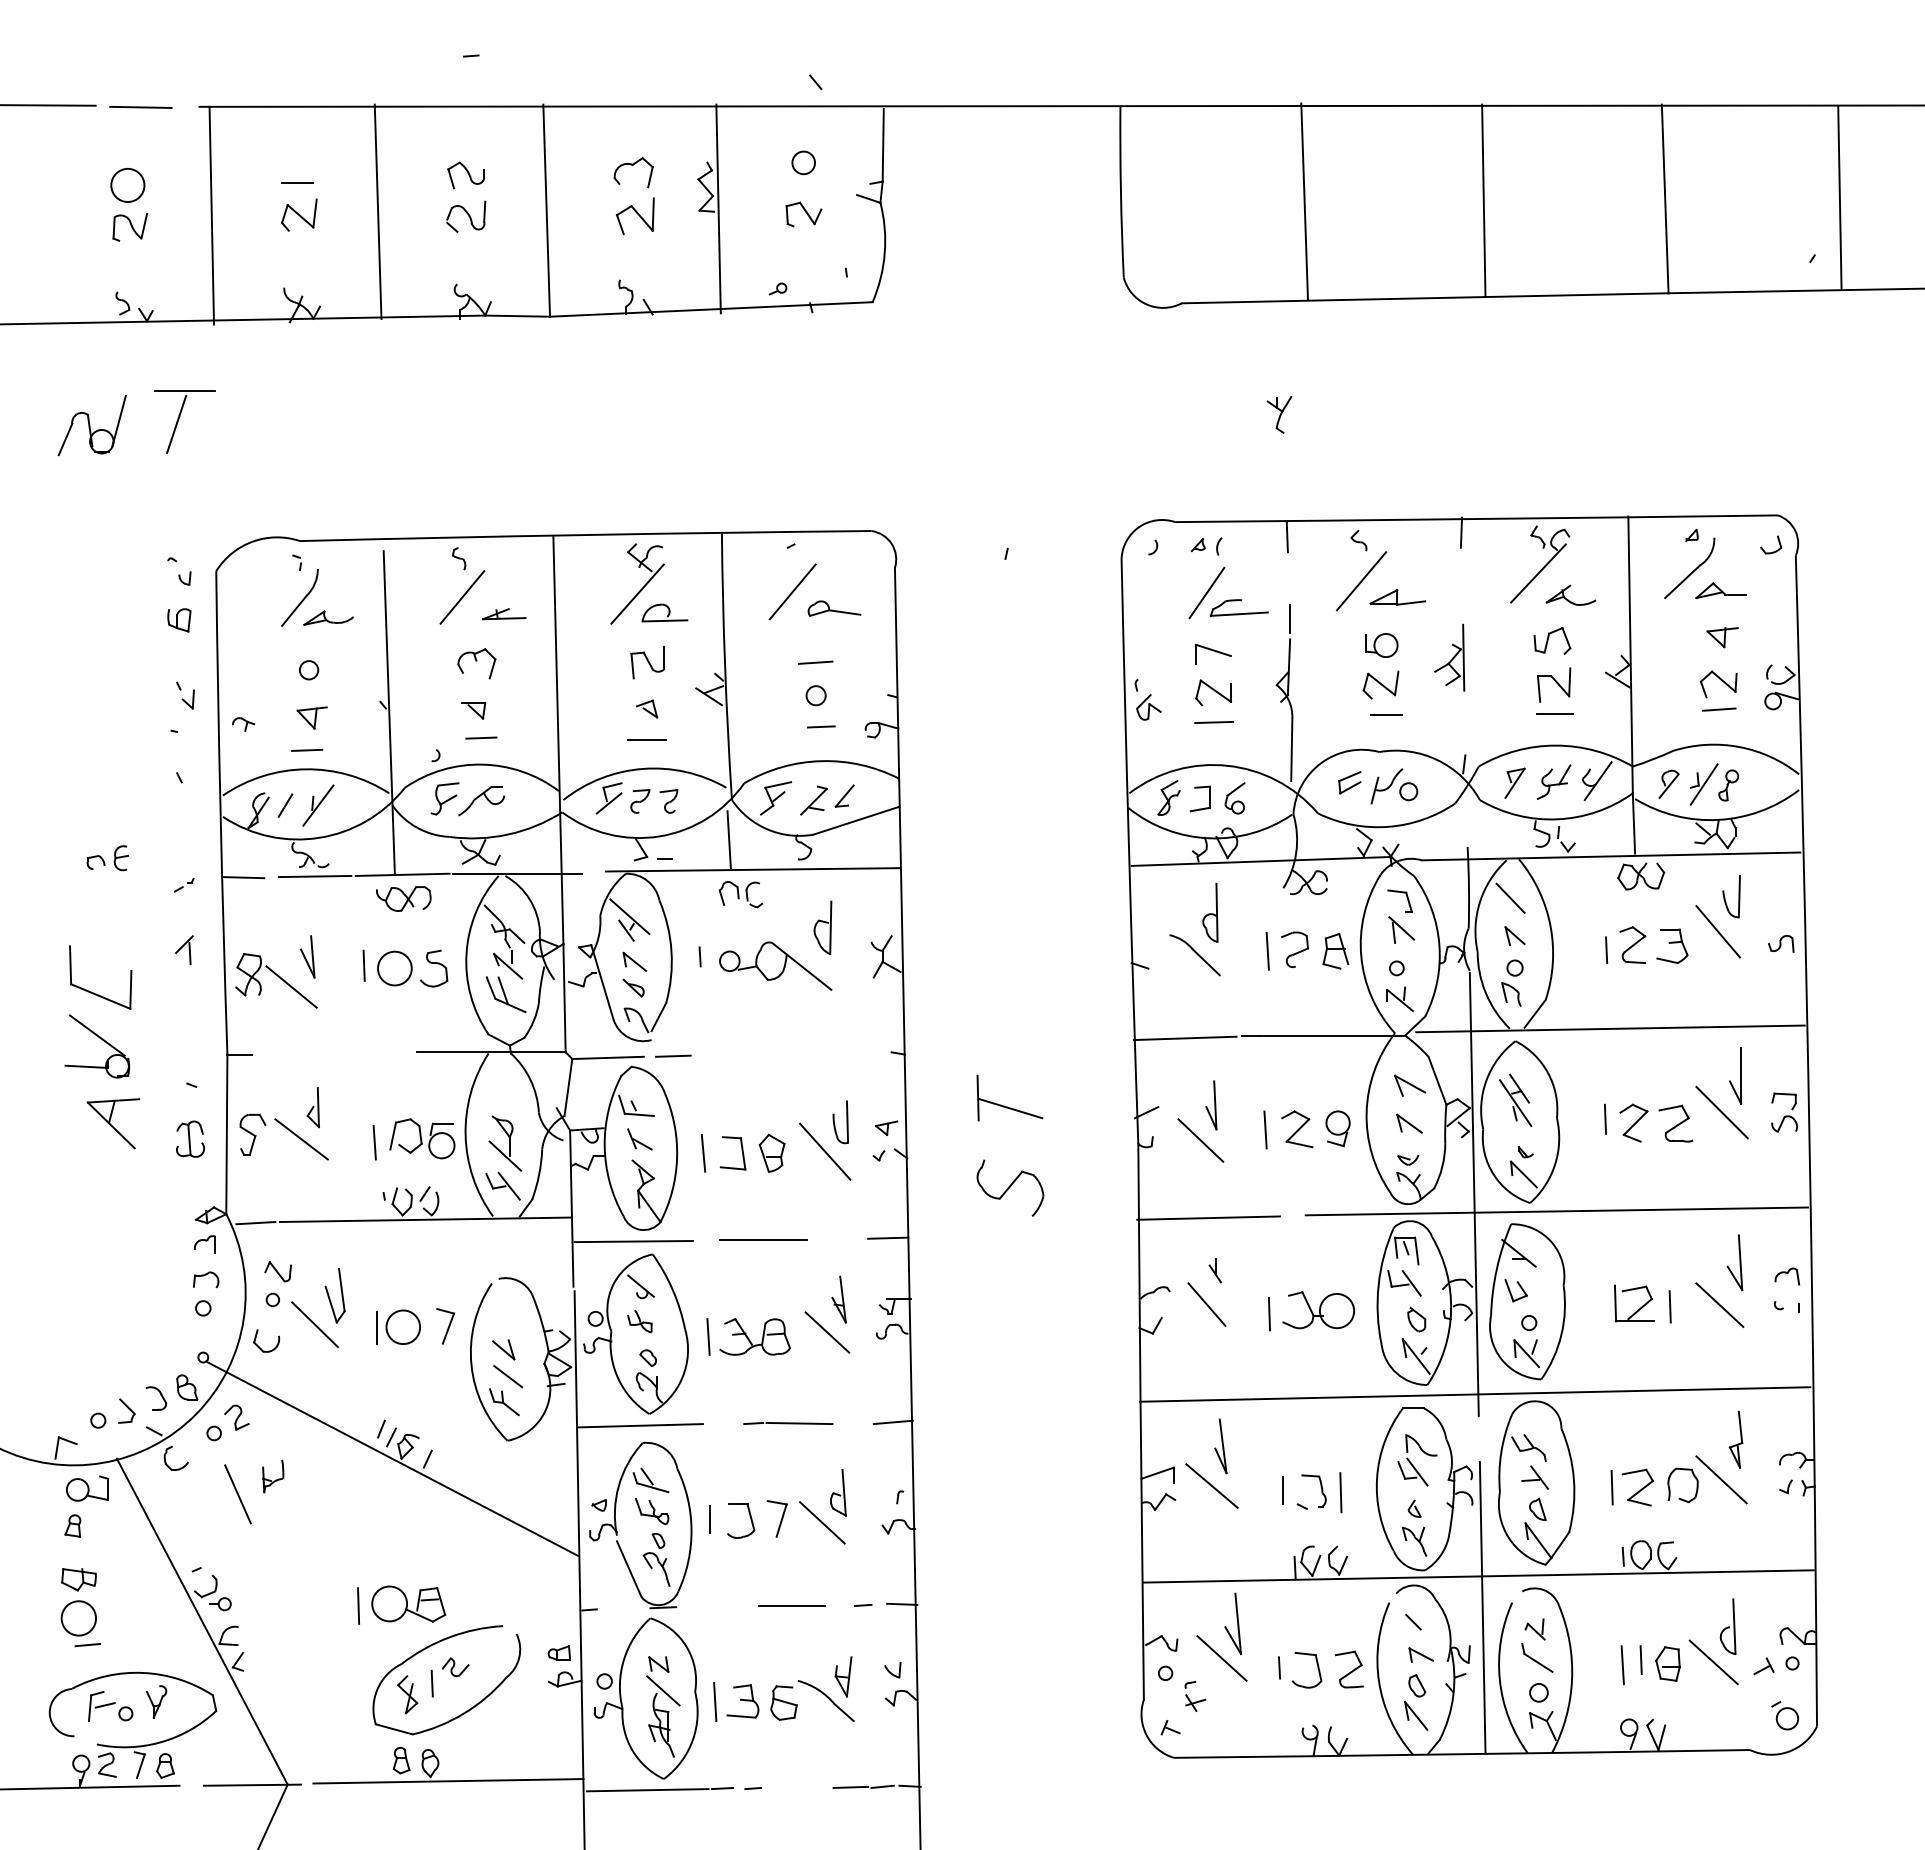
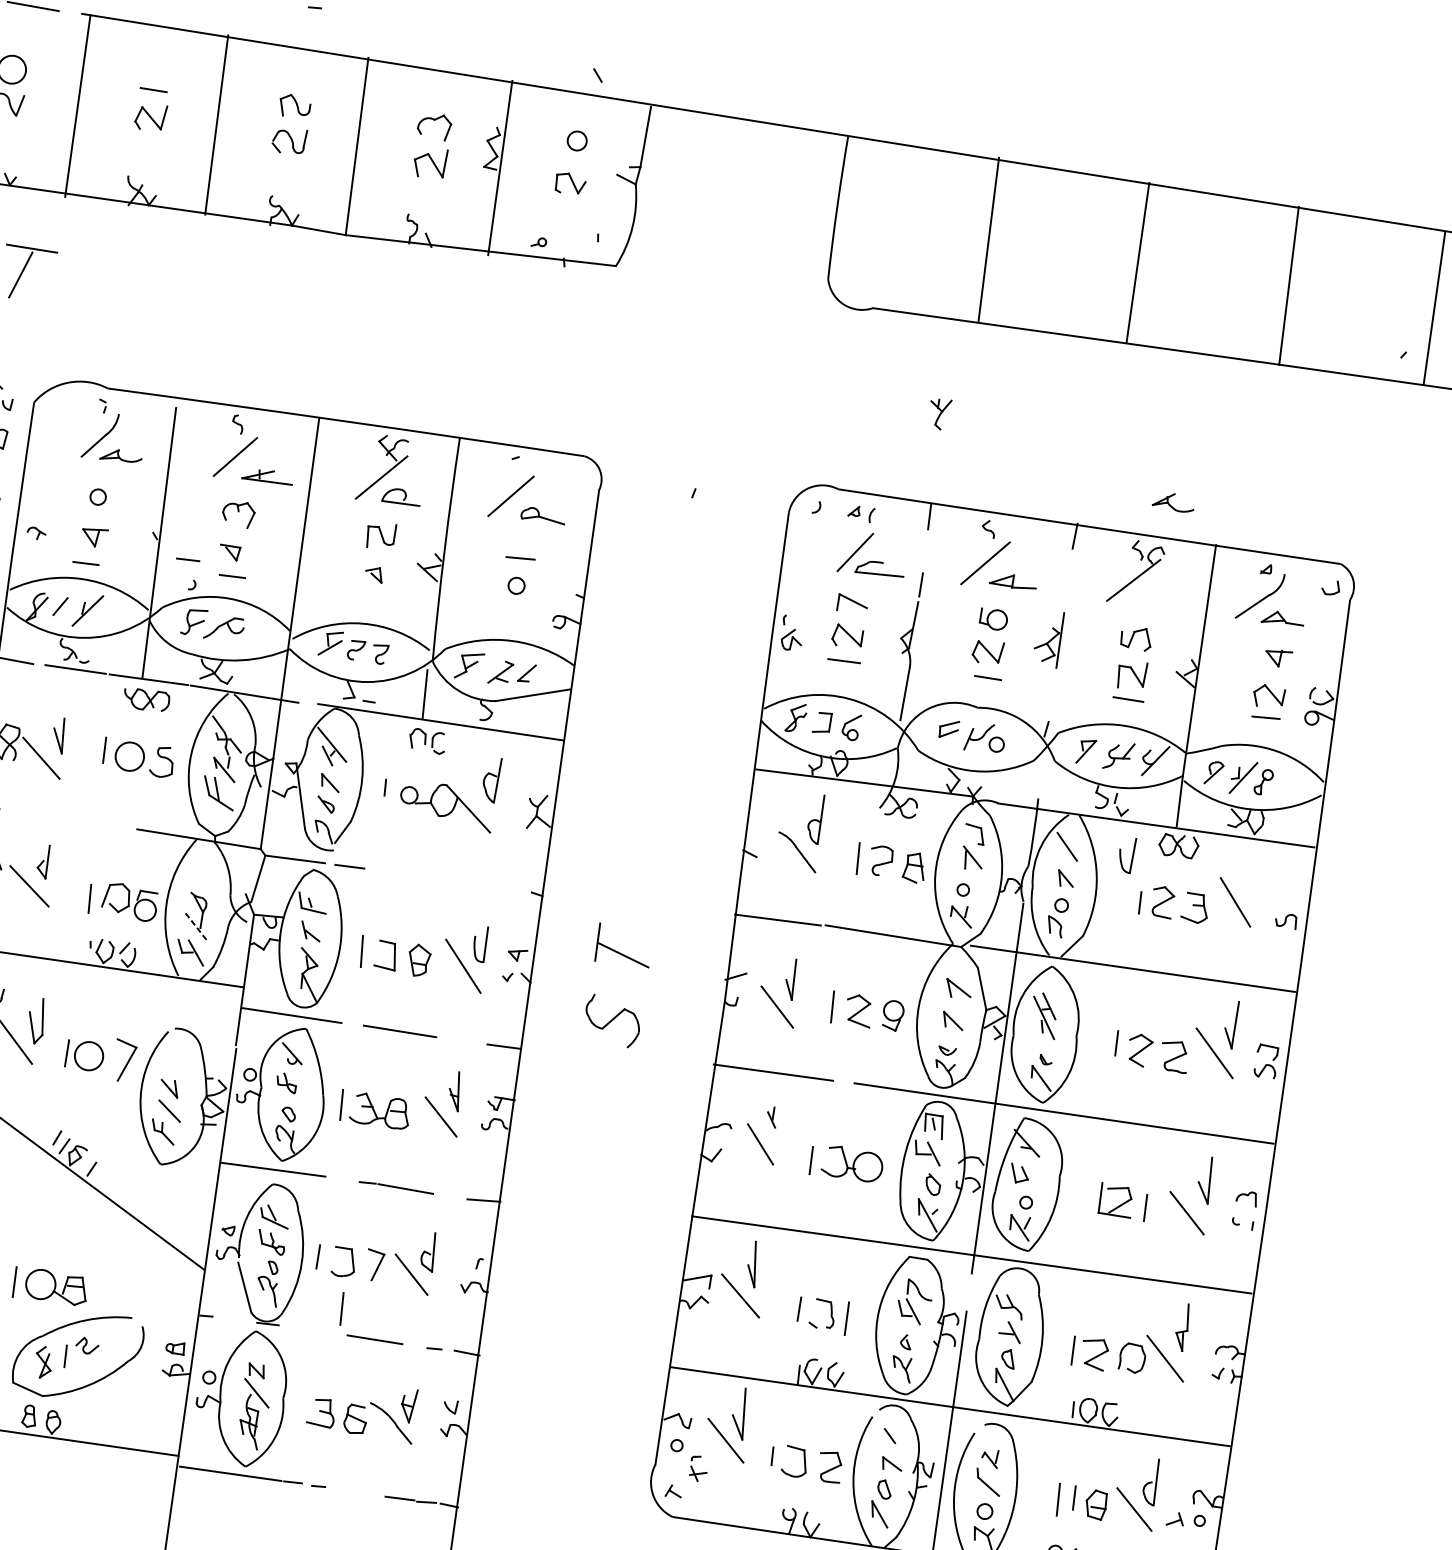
part: (1570, 594) -> (1173, 501), moved
part: (504, 614) -> (268, 476), size x1.4
line: (821, 726) -> (188, 559), moved
line: (647, 739) -> (370, 599), removed
part: (1725, 897) -> (1121, 854), moved
line: (505, 1156) -> (196, 927), solid -> dashed
part: (445, 1326) -> (124, 1061), size x1.4
line: (715, 1701) -> (342, 1308), moved

